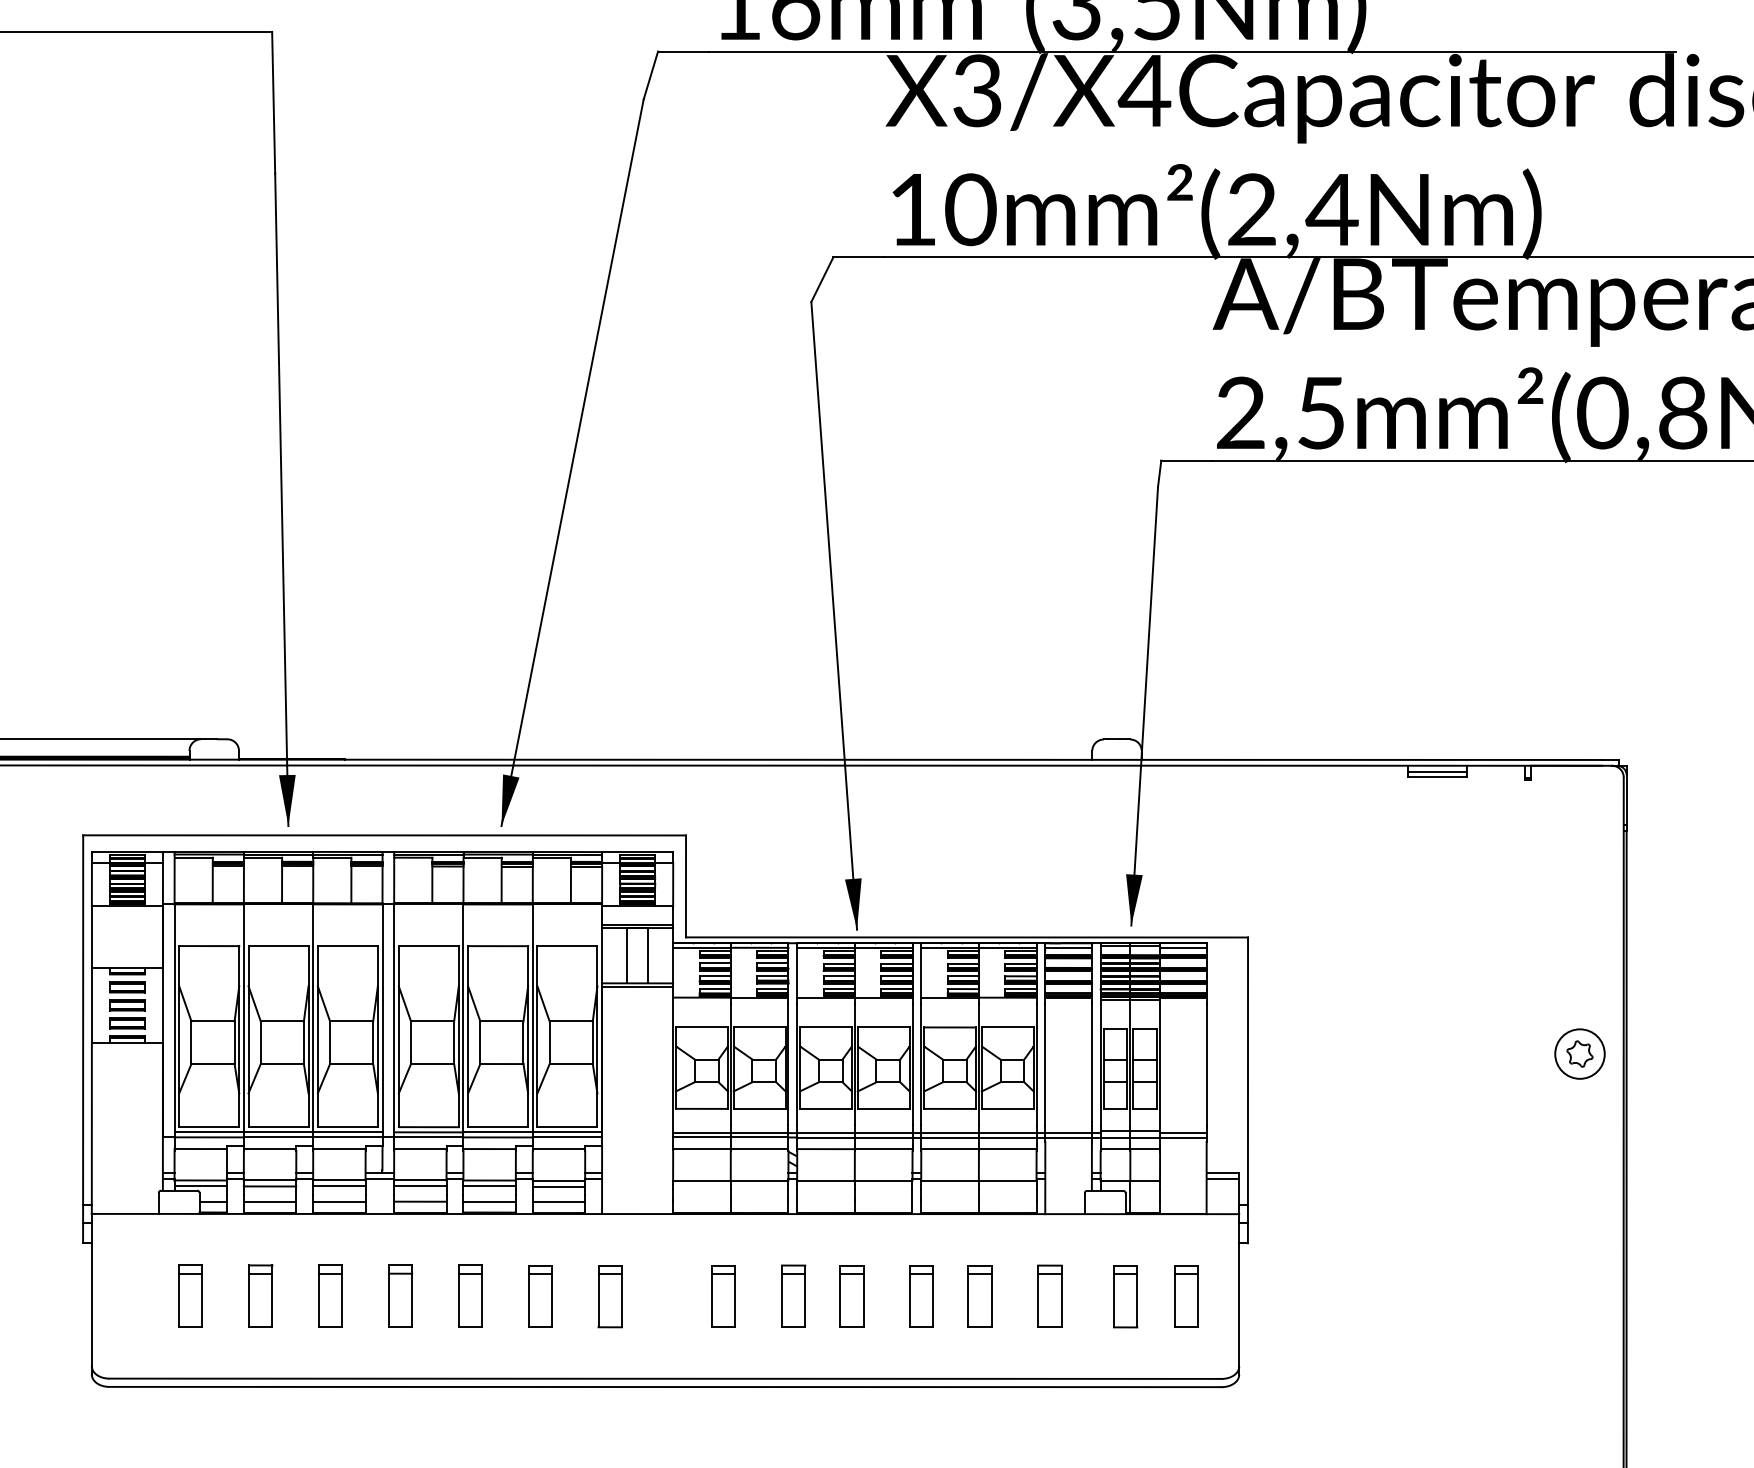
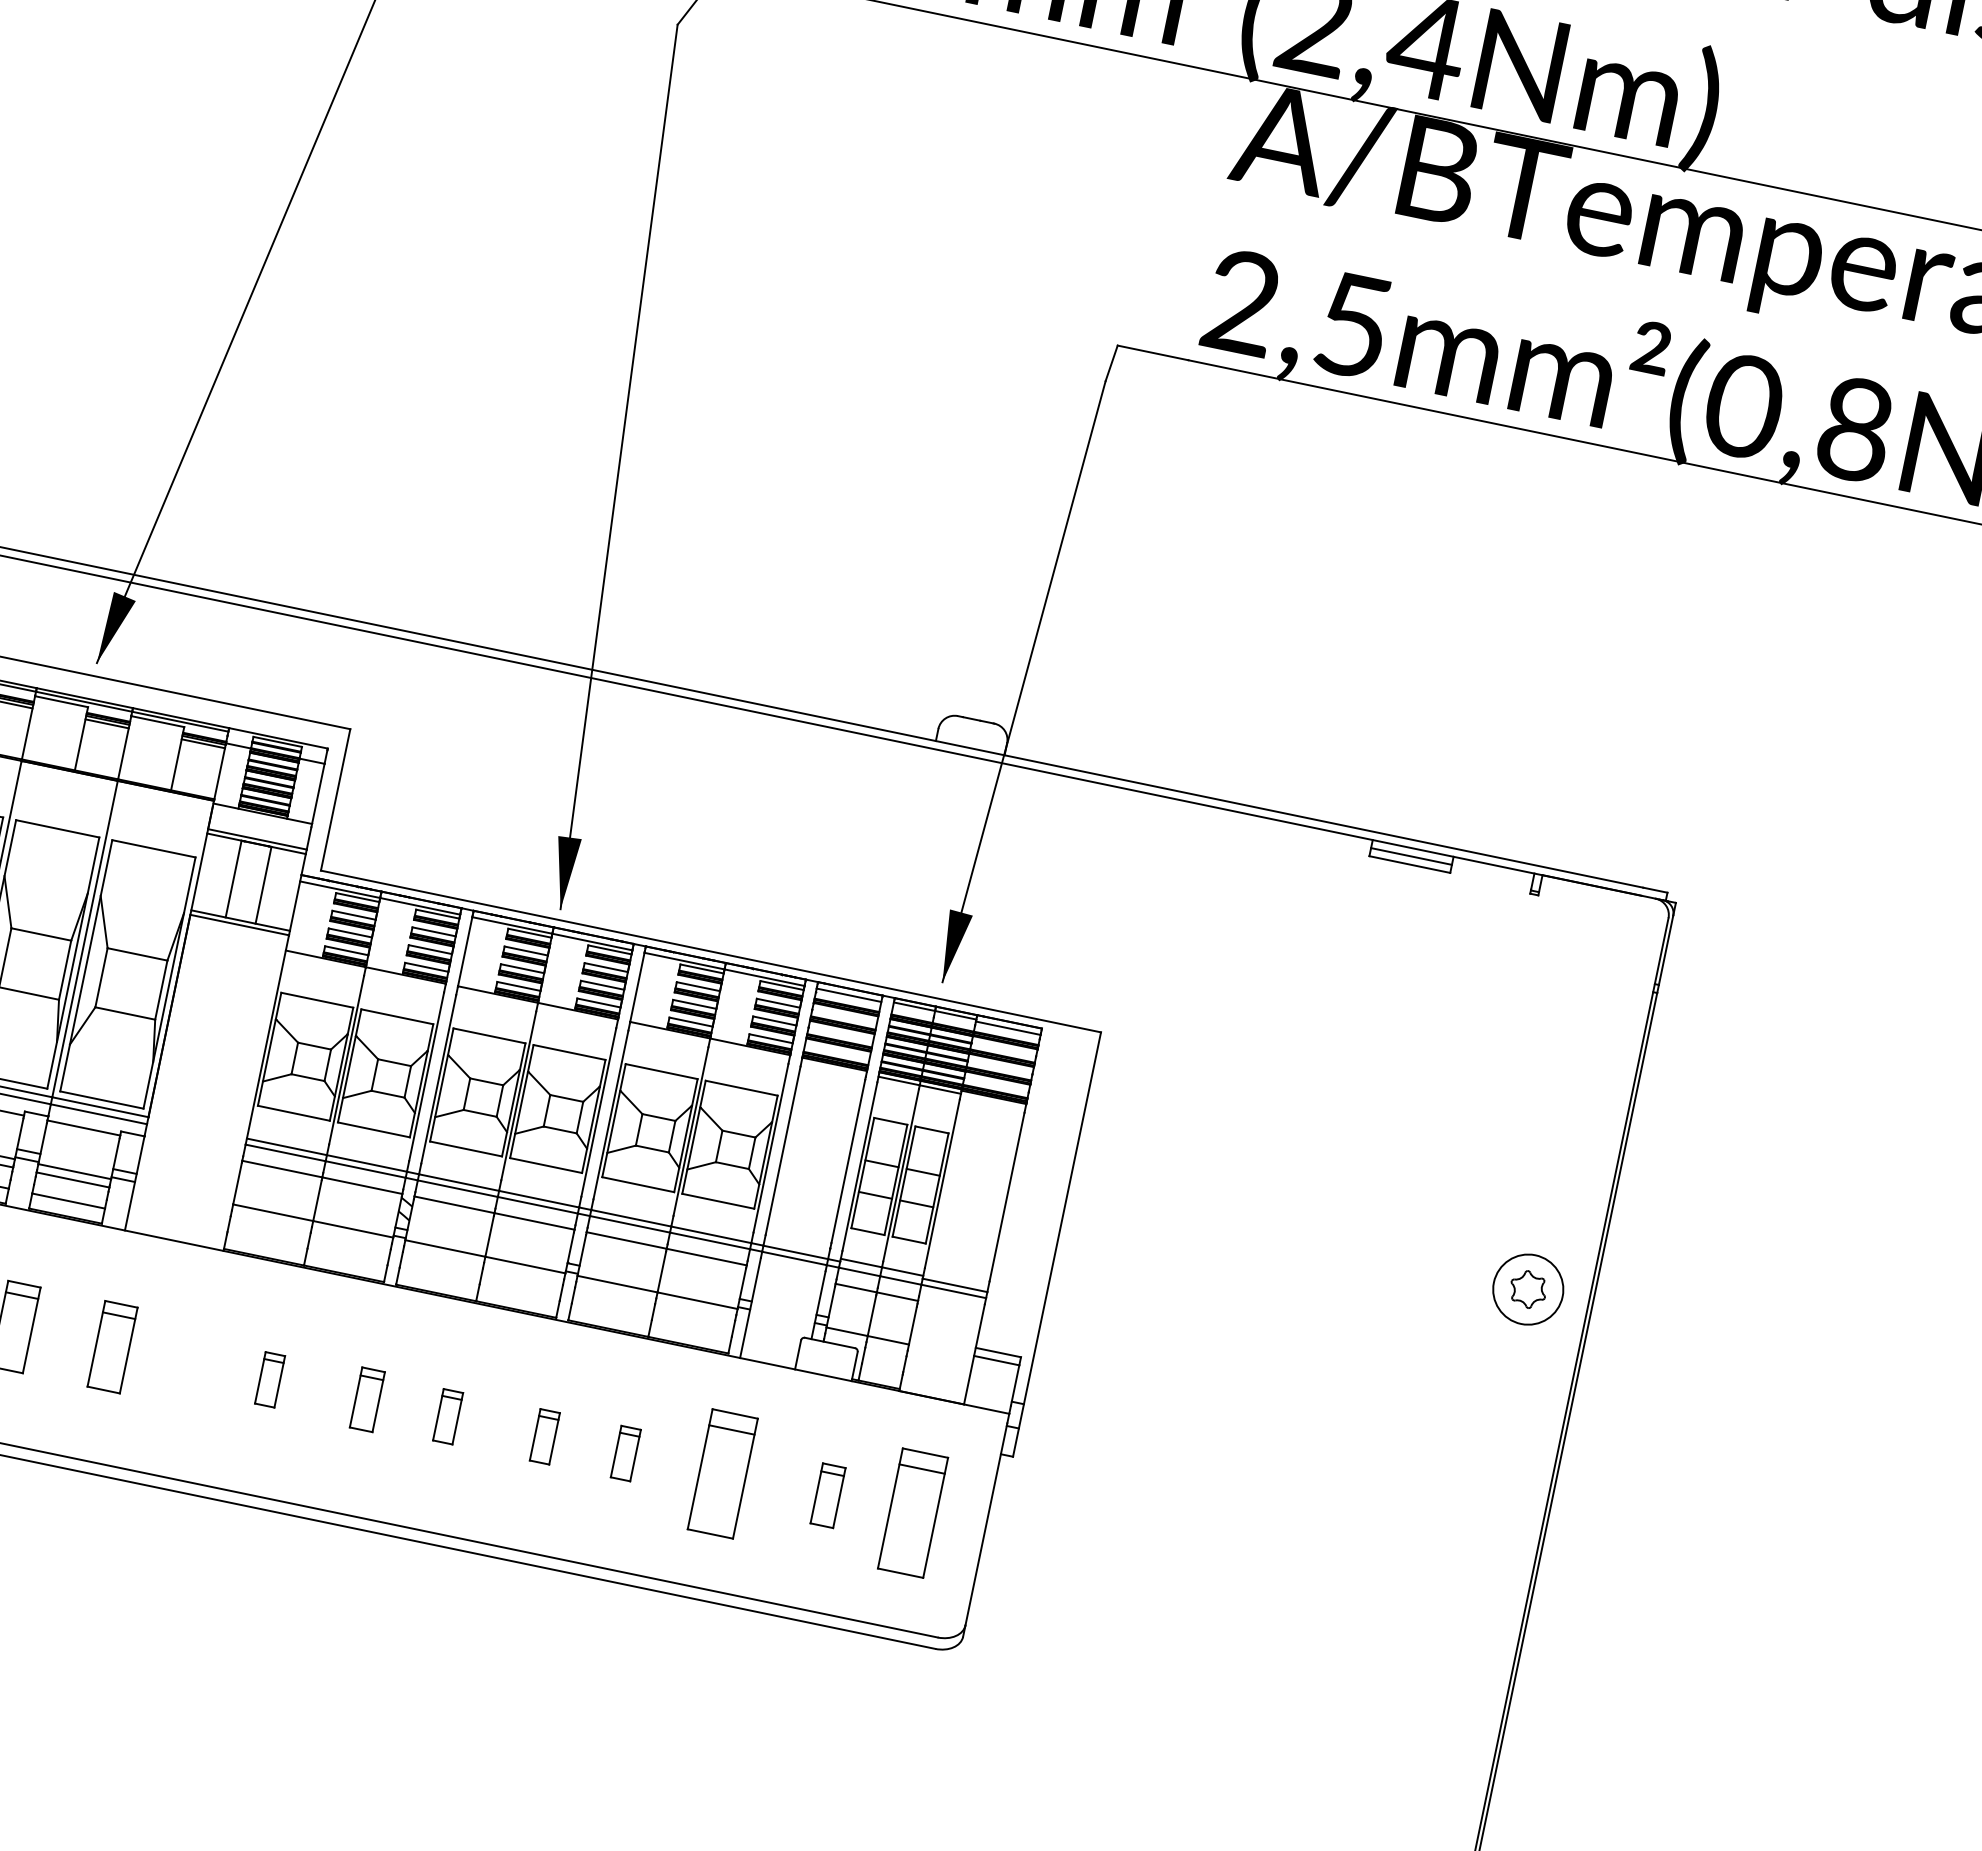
part: (793, 1295) -> (367, 1398), size x0.7
part: (1049, 1295) -> (722, 1472), size x1.4
part: (723, 1296) -> (269, 1379), size x0.6
part: (851, 1296) -> (447, 1416), size x0.6
part: (921, 1296) -> (544, 1436), size x0.6
part: (979, 1296) -> (625, 1453), size x0.6
part: (1125, 1296) -> (827, 1495), size x0.7
part: (1186, 1296) -> (912, 1512), size x1.4

